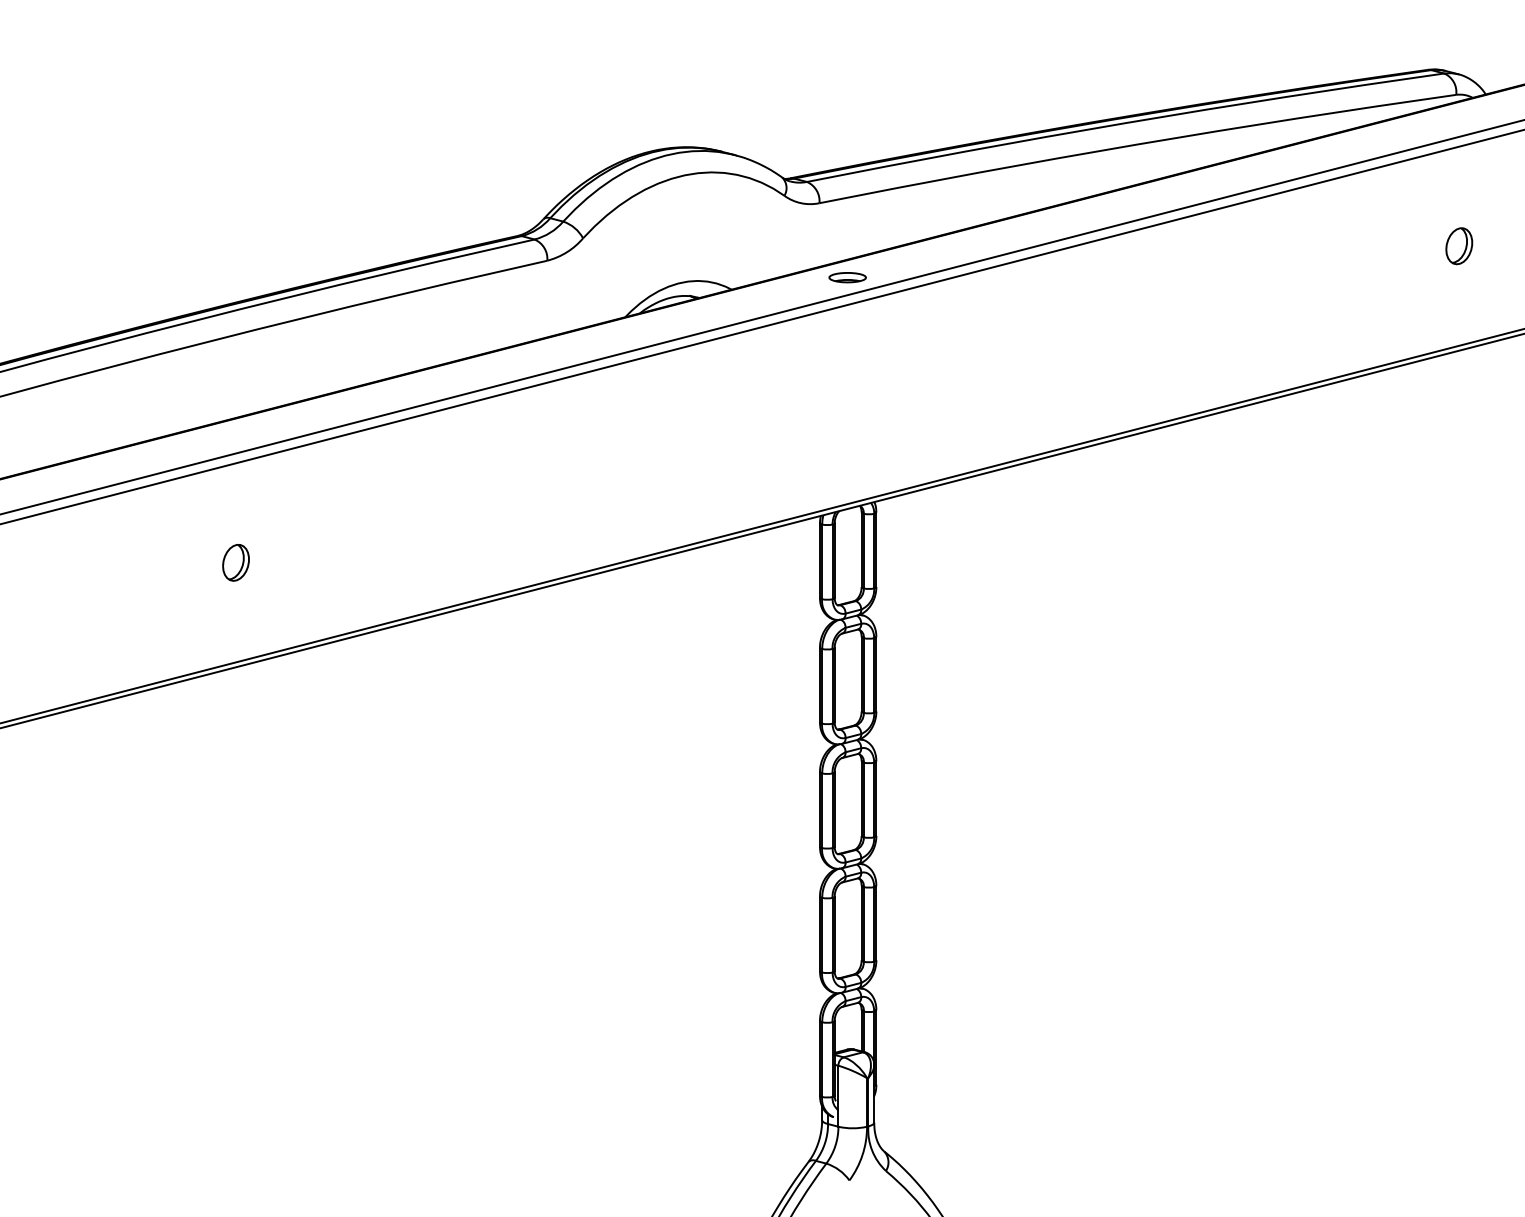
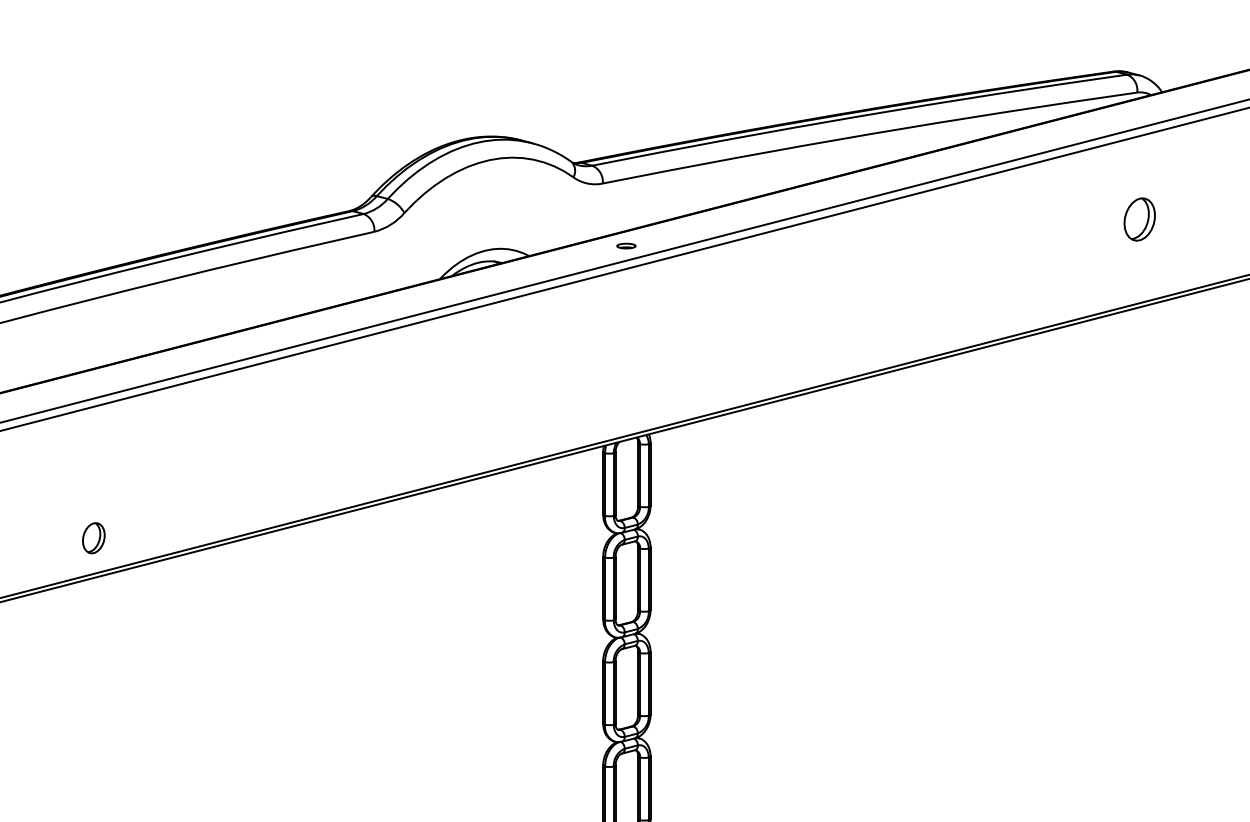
part: (1459, 246) -> (1139, 219), size x1.4
part: (847, 277) -> (626, 245), size x0.6
part: (235, 562) -> (93, 537), moved

